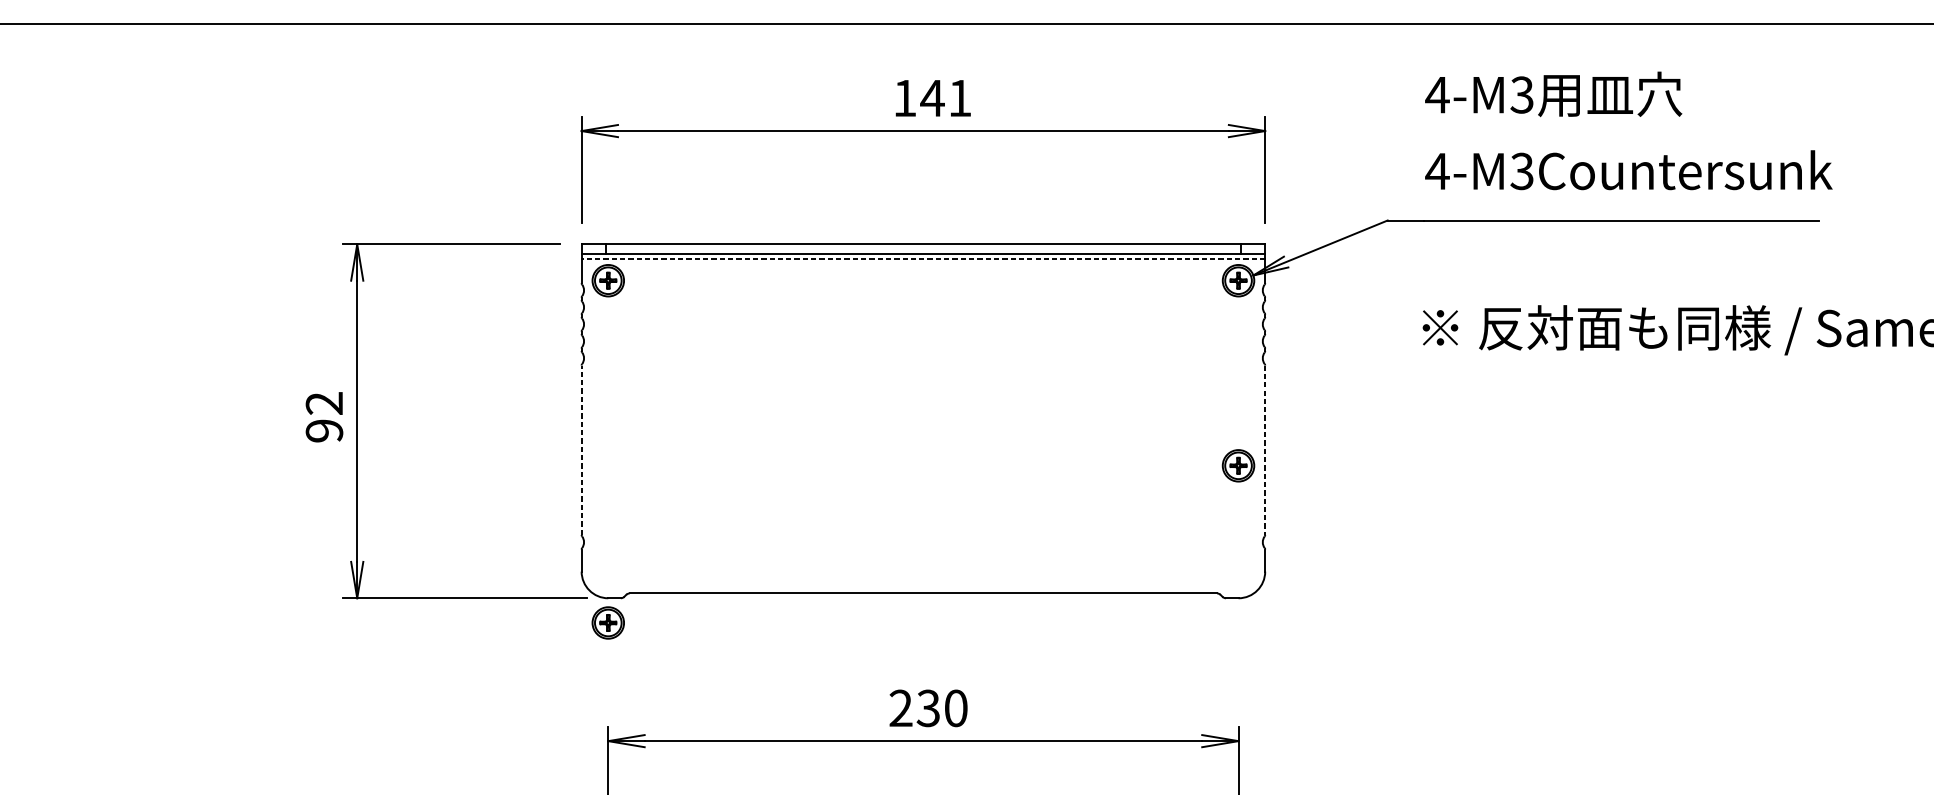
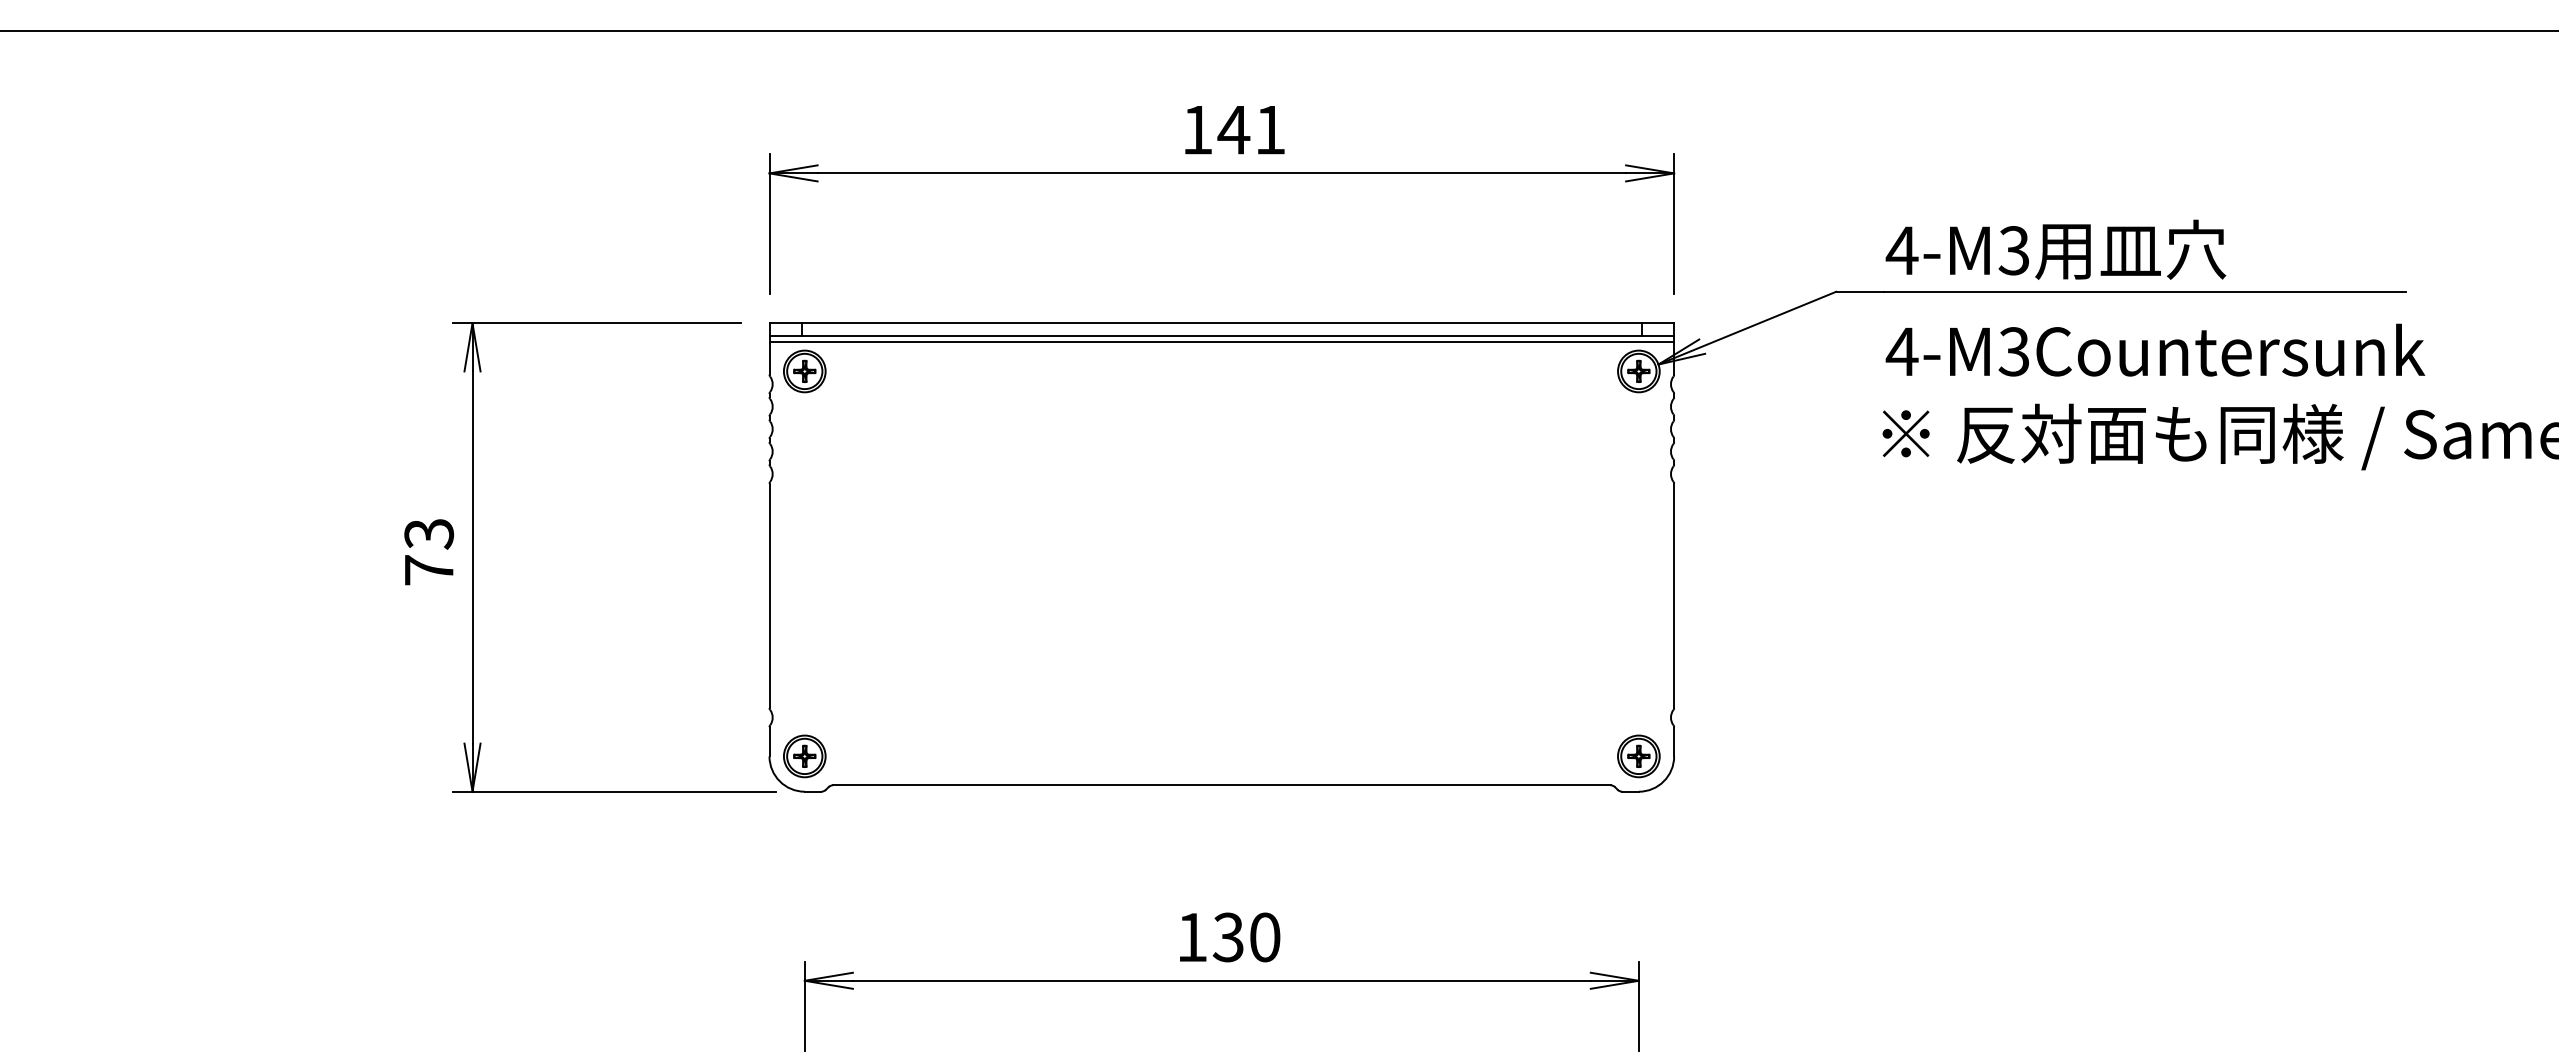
text: (1628, 130) -> (2155, 297), moved
line: (923, 258) -> (1221, 342), dashed -> solid
text: (324, 416) -> (429, 551), 92 -> 73
line: (581, 450) -> (769, 595), dashed -> solid
line: (1265, 450) -> (1674, 596), dashed -> solid
part: (1238, 465) -> (1638, 756), moved
part: (608, 623) -> (804, 756), moved
text: (901, 707) -> (1192, 936), 230 -> 130

